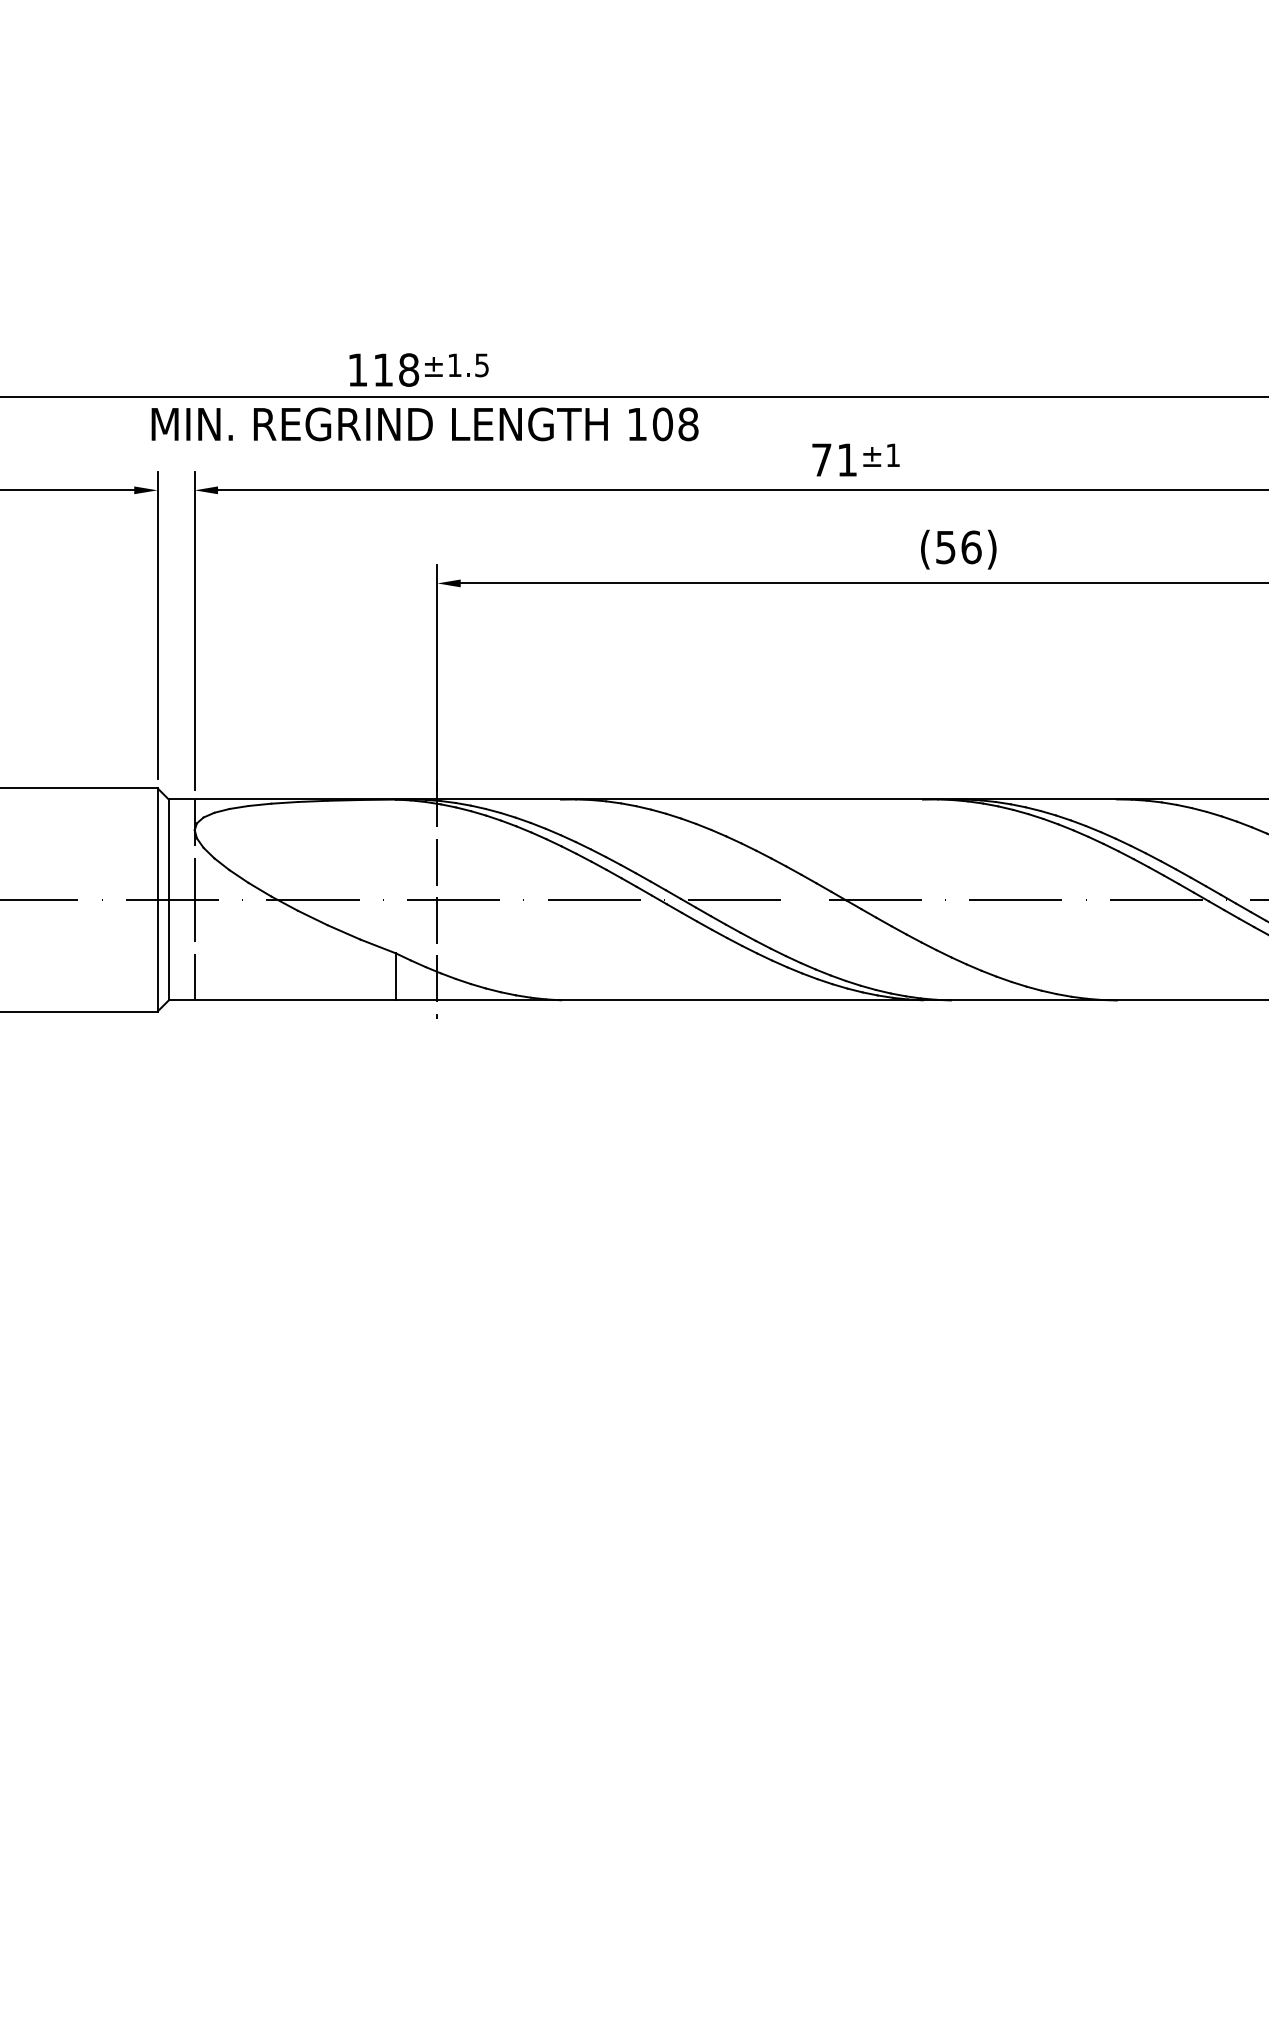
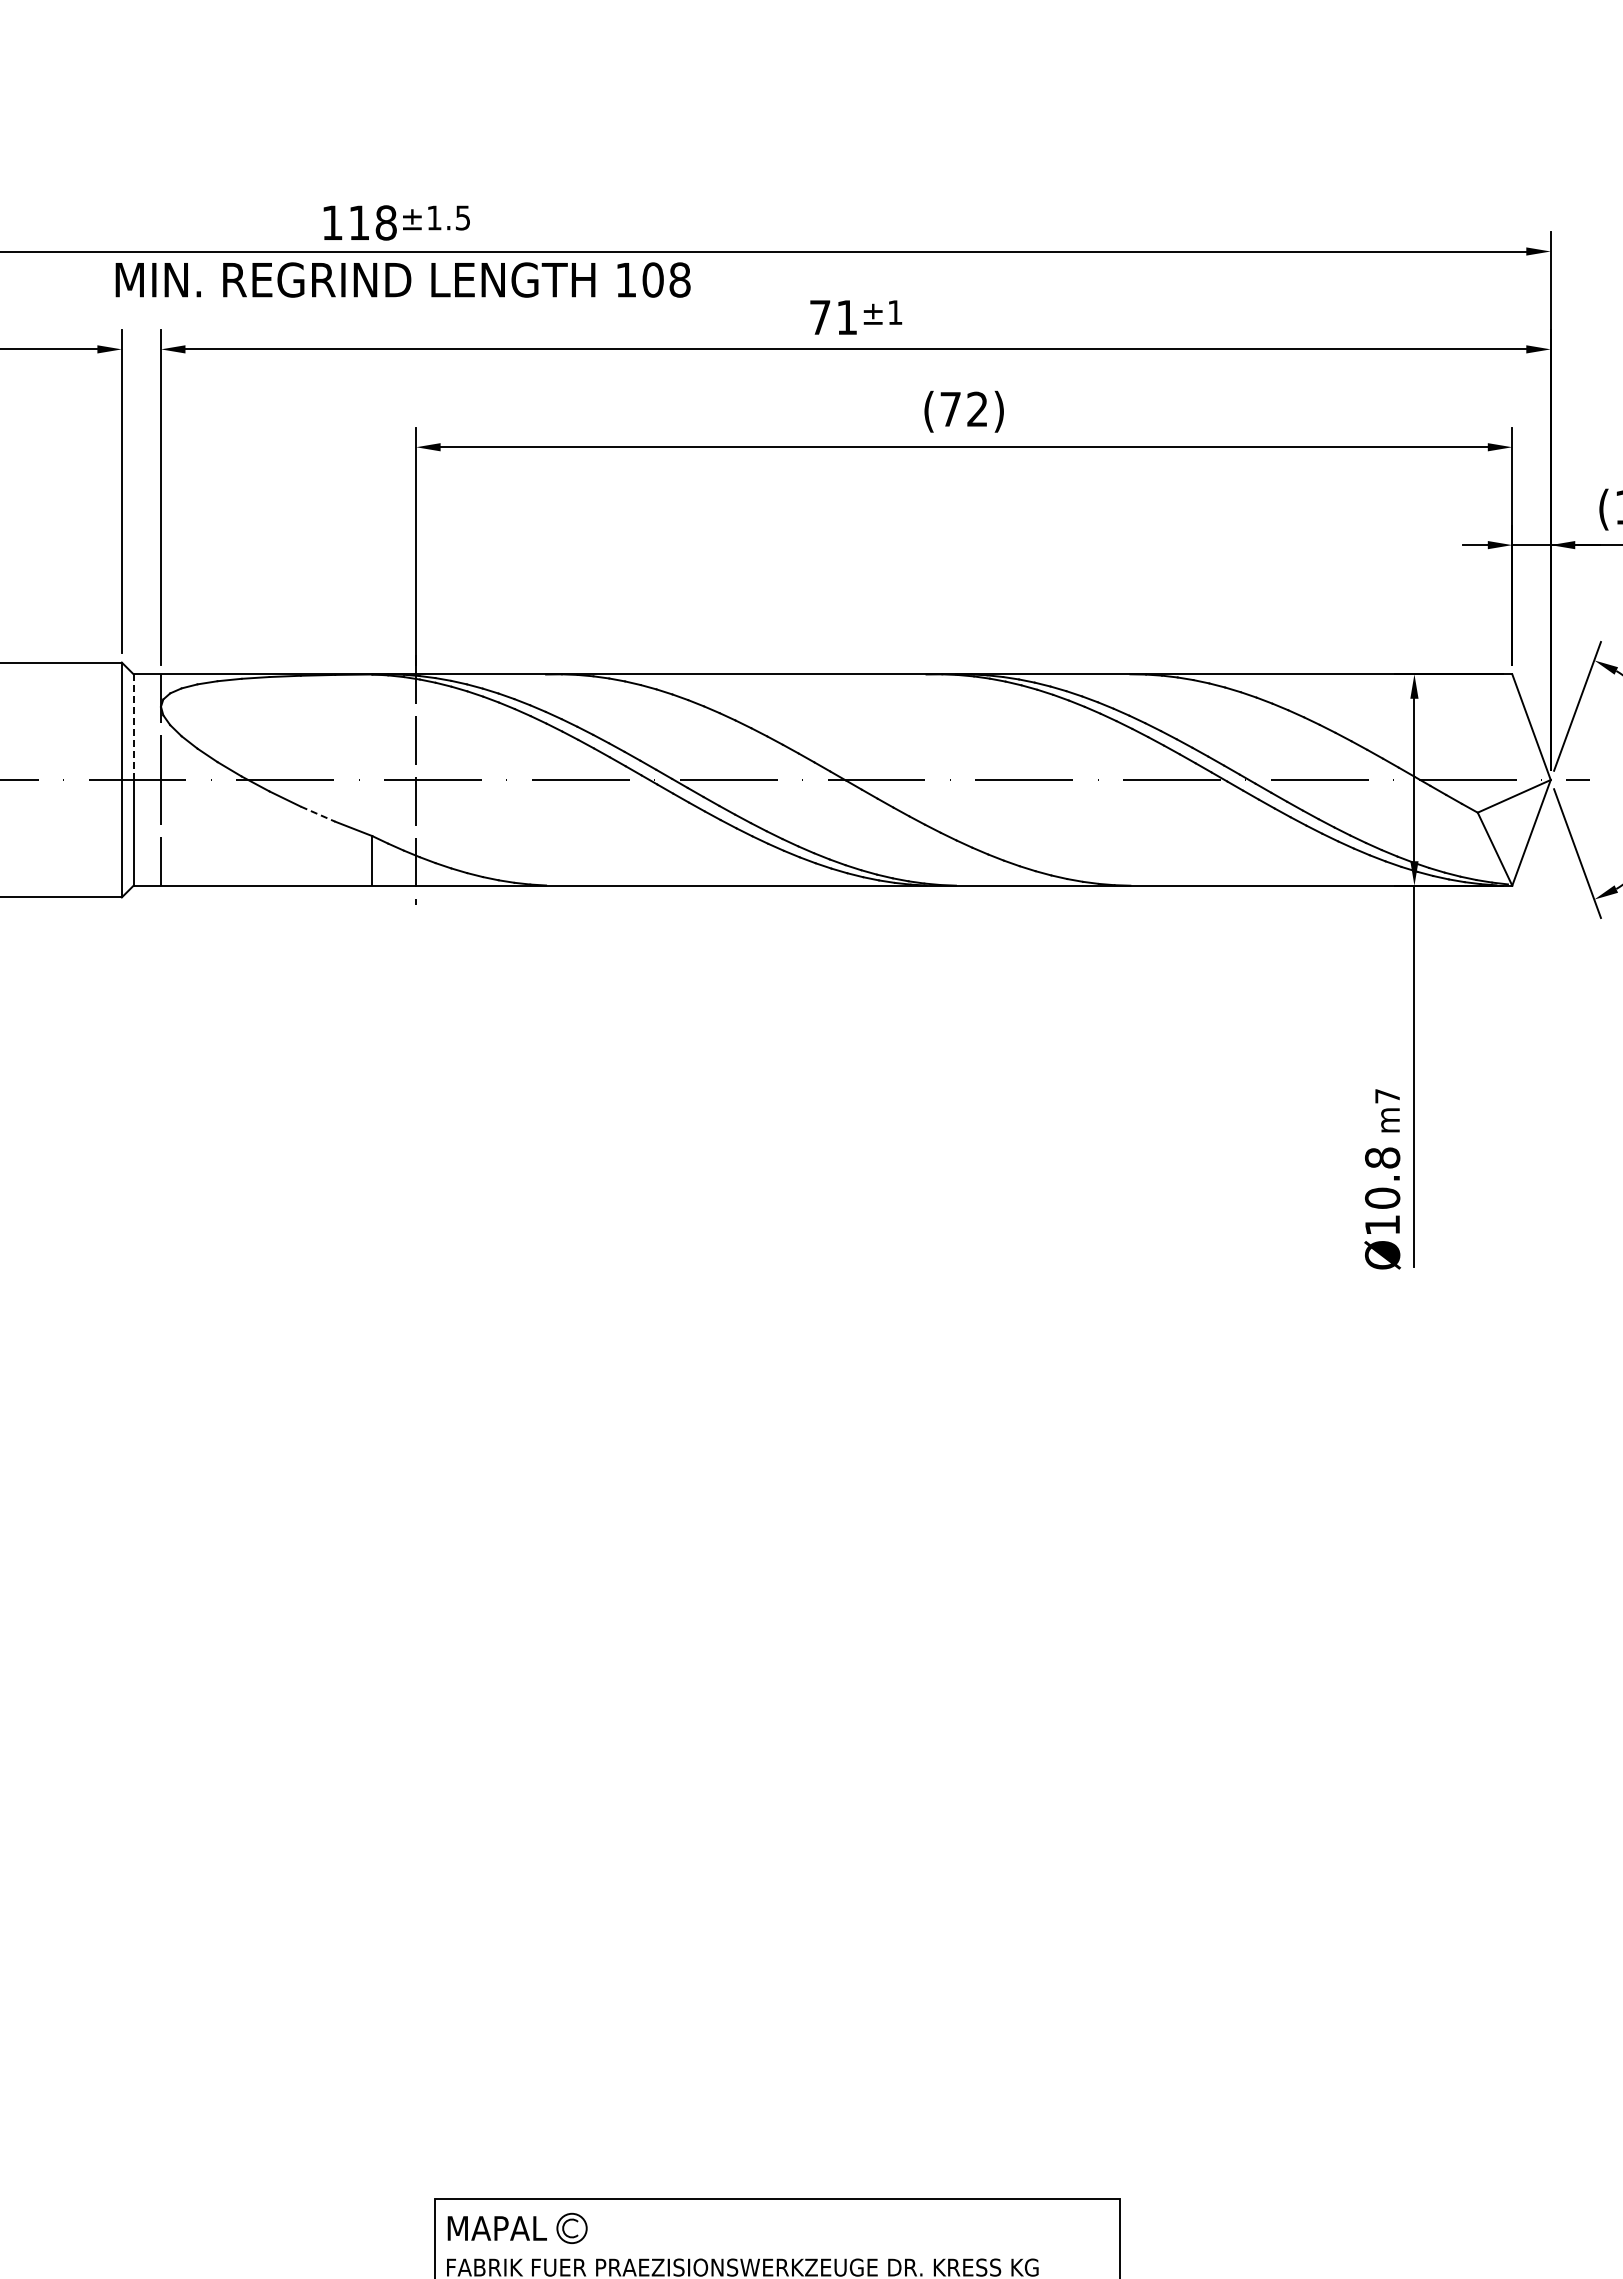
text: (959, 547) -> (964, 409), (56) -> (72)
line: (168, 850) -> (133, 727), solid -> dashed
line: (344, 932) -> (318, 814), solid -> dashed

